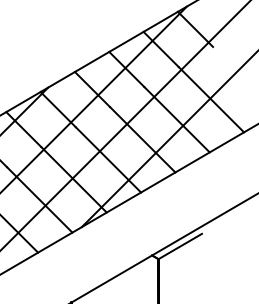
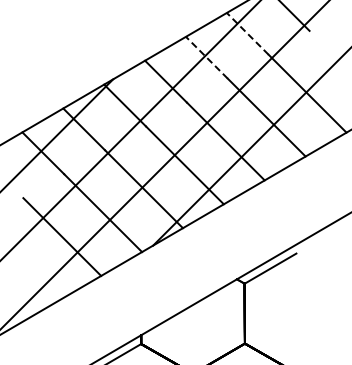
line: (160, 49) -> (247, 33), solid -> dashed
line: (126, 69) -> (206, 57), solid -> dashed

